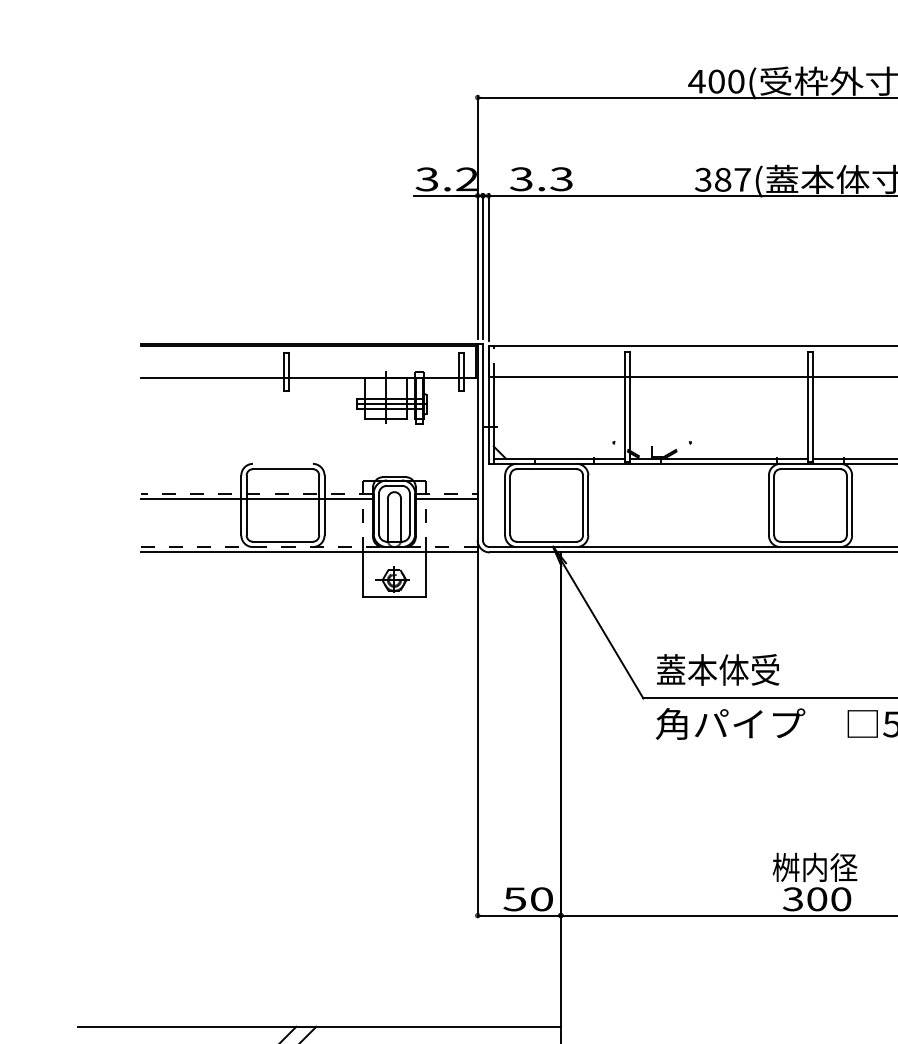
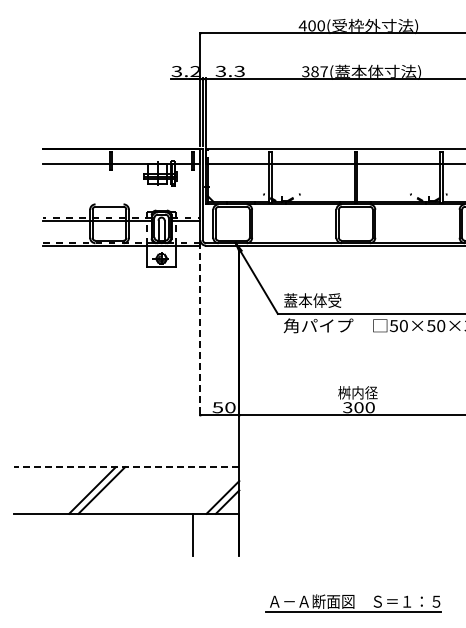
line: (477, 731) -> (200, 329), solid -> dashed
line: (319, 1027) -> (126, 467), solid -> dashed

